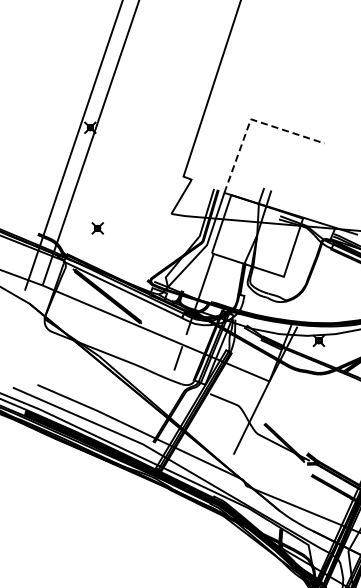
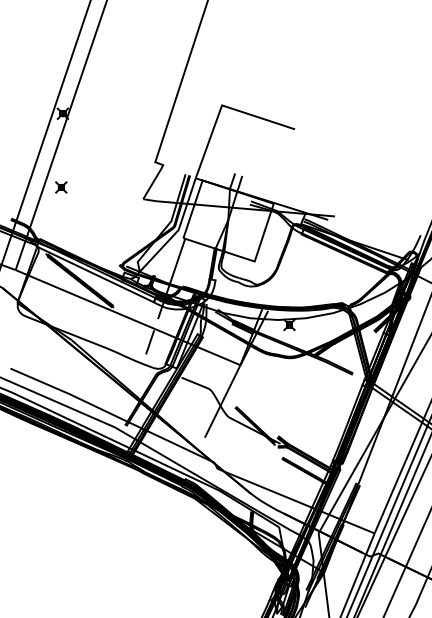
line: (251, 119) -> (222, 105), dashed -> solid
part: (97, 228) -> (61, 187), moved

